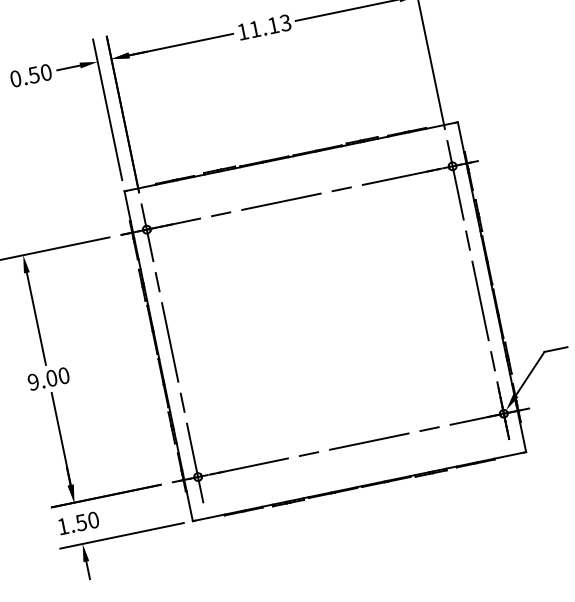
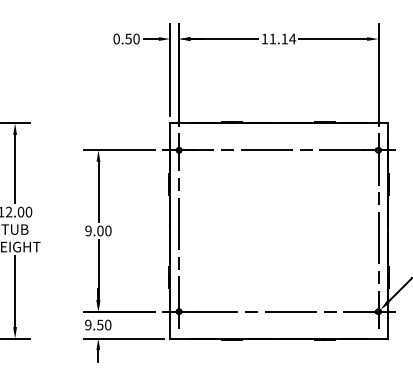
text: (285, 22) -> (292, 38), 11.13 -> 11.14
text: (63, 525) -> (88, 324), 1.50 -> 9.50

